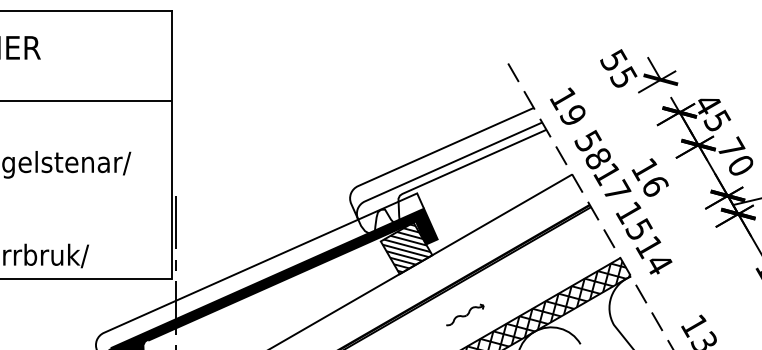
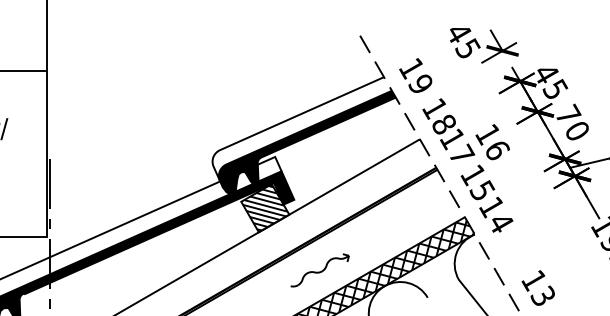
text: (613, 60) -> (458, 32), 55 -> 45
text: (587, 141) -> (434, 108), 58 -> 18
fill: (451, 178) -> (307, 143), added
part: (464, 314) -> (319, 269), size x1.67

